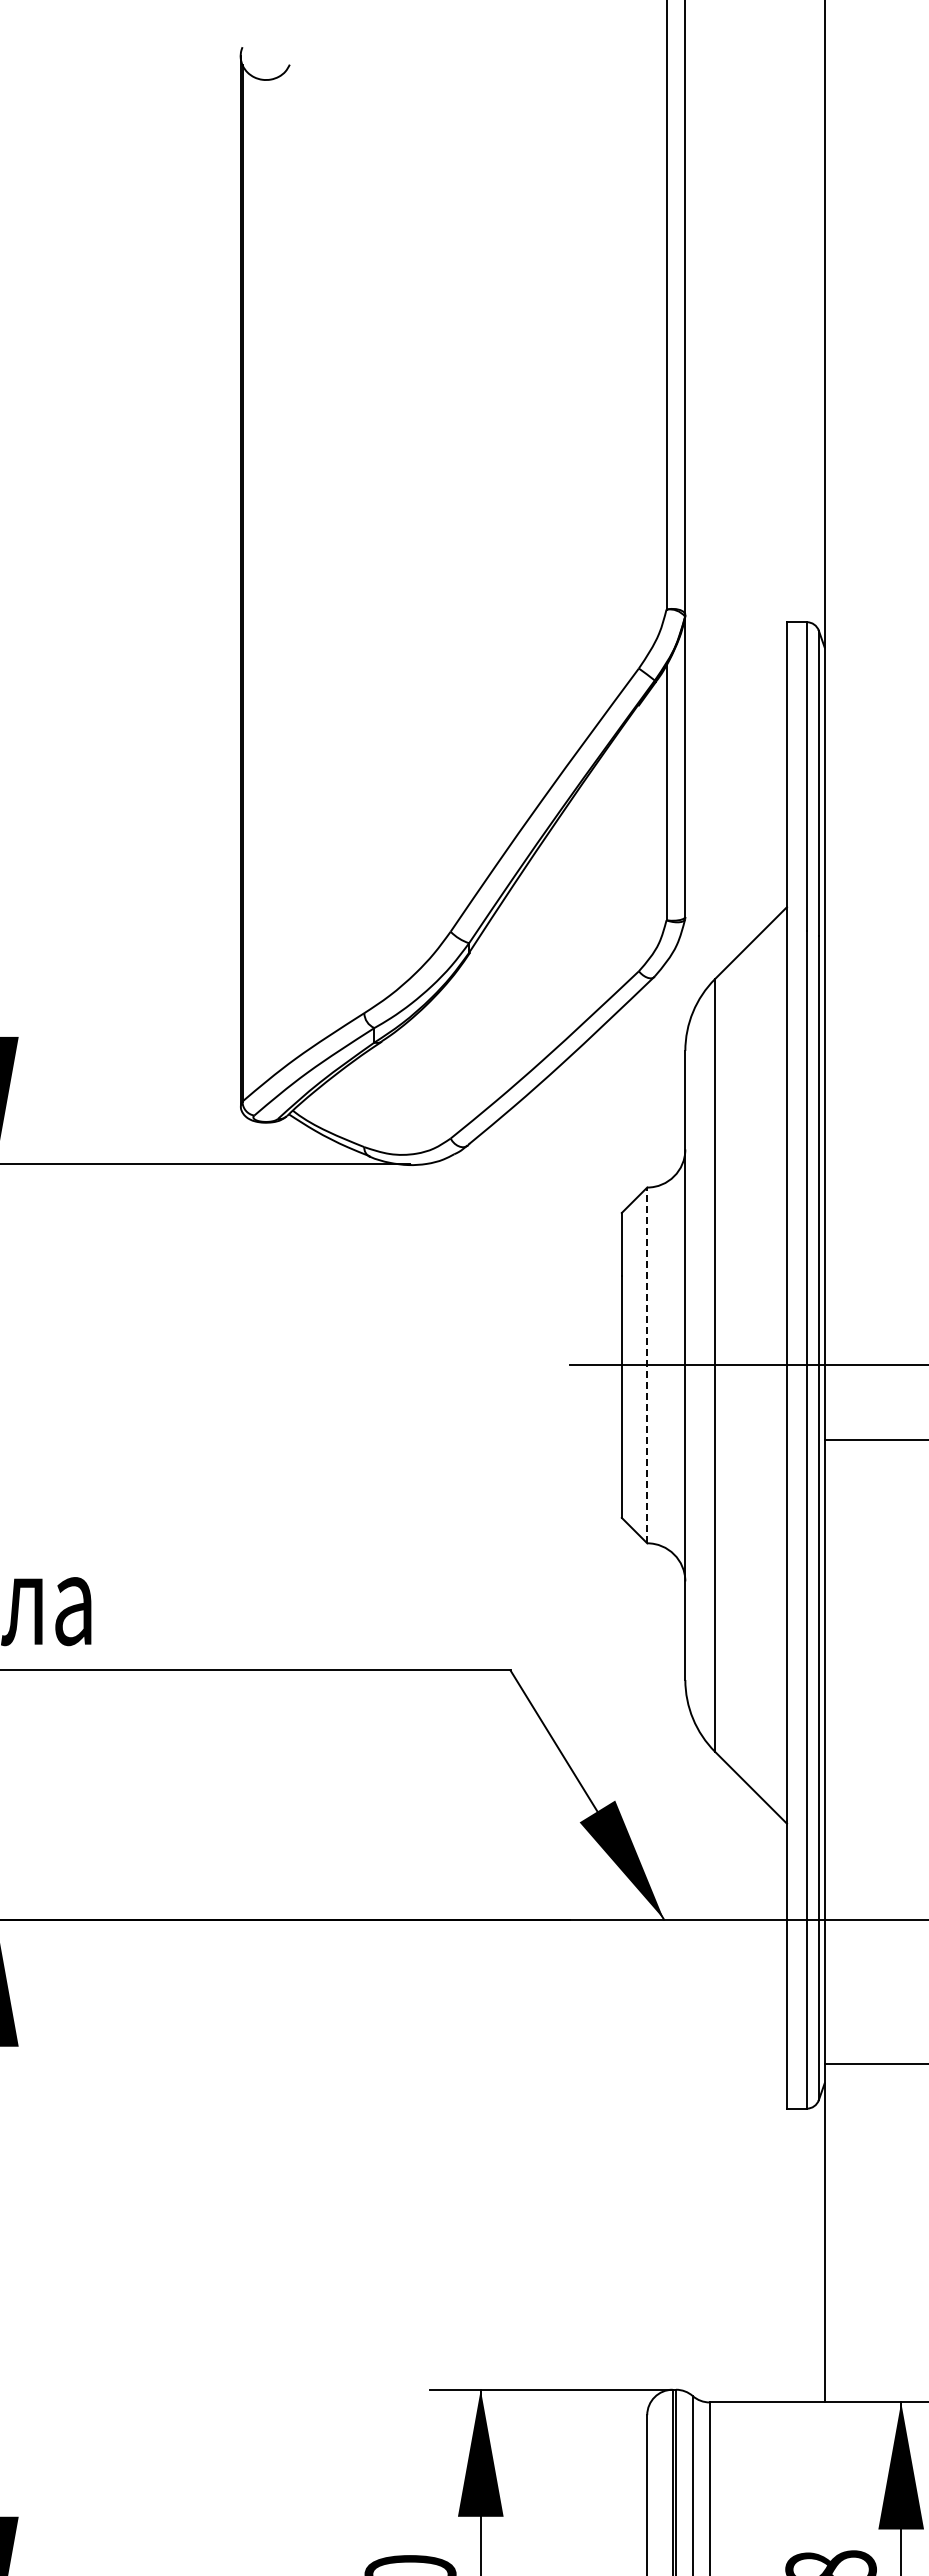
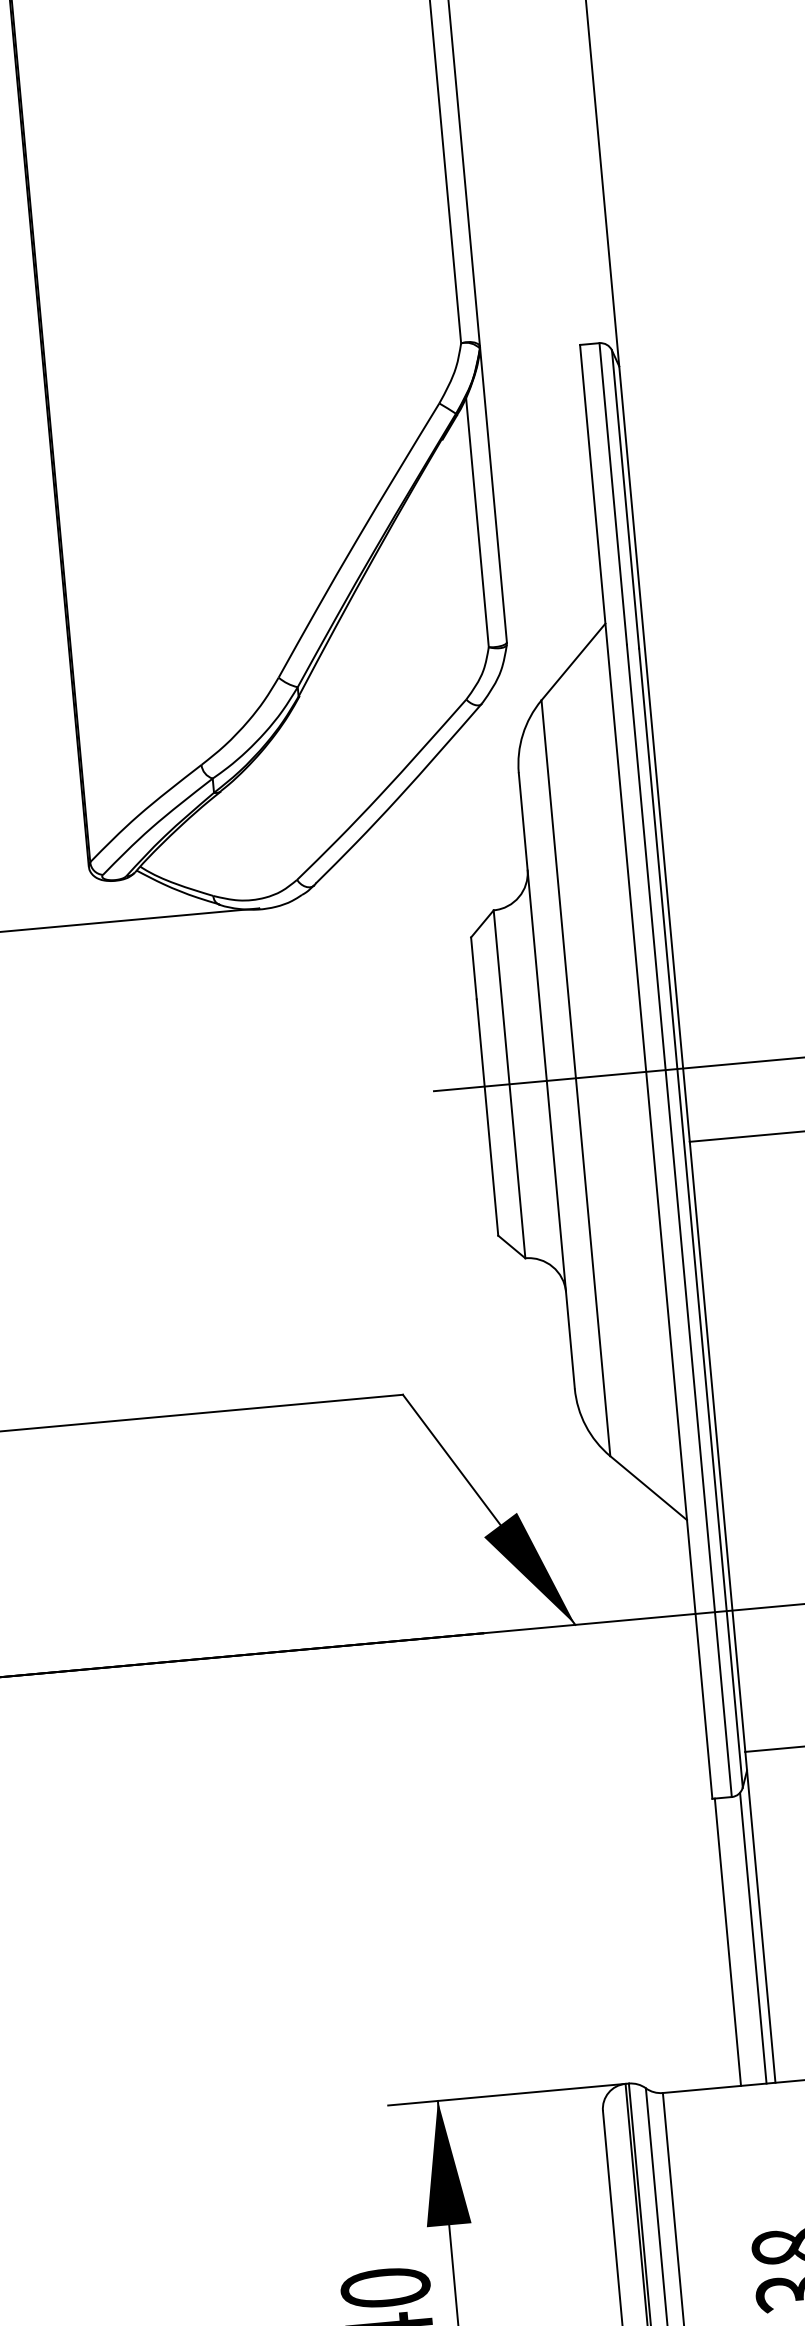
line: (647, 1365) -> (509, 1084), dashed -> solid
line: (815, 2253) -> (753, 1937), added
line: (789, 2255) -> (727, 1942), added

